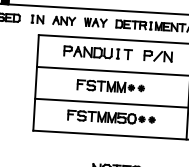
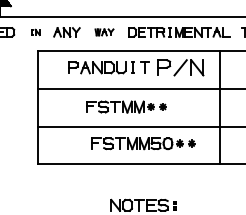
part: (37, 19) -> (35, 32), size x0.6
part: (95, 22) -> (104, 32), size x0.7
part: (157, 56) -> (180, 67), size x1.4
part: (111, 117) -> (143, 143), moved

